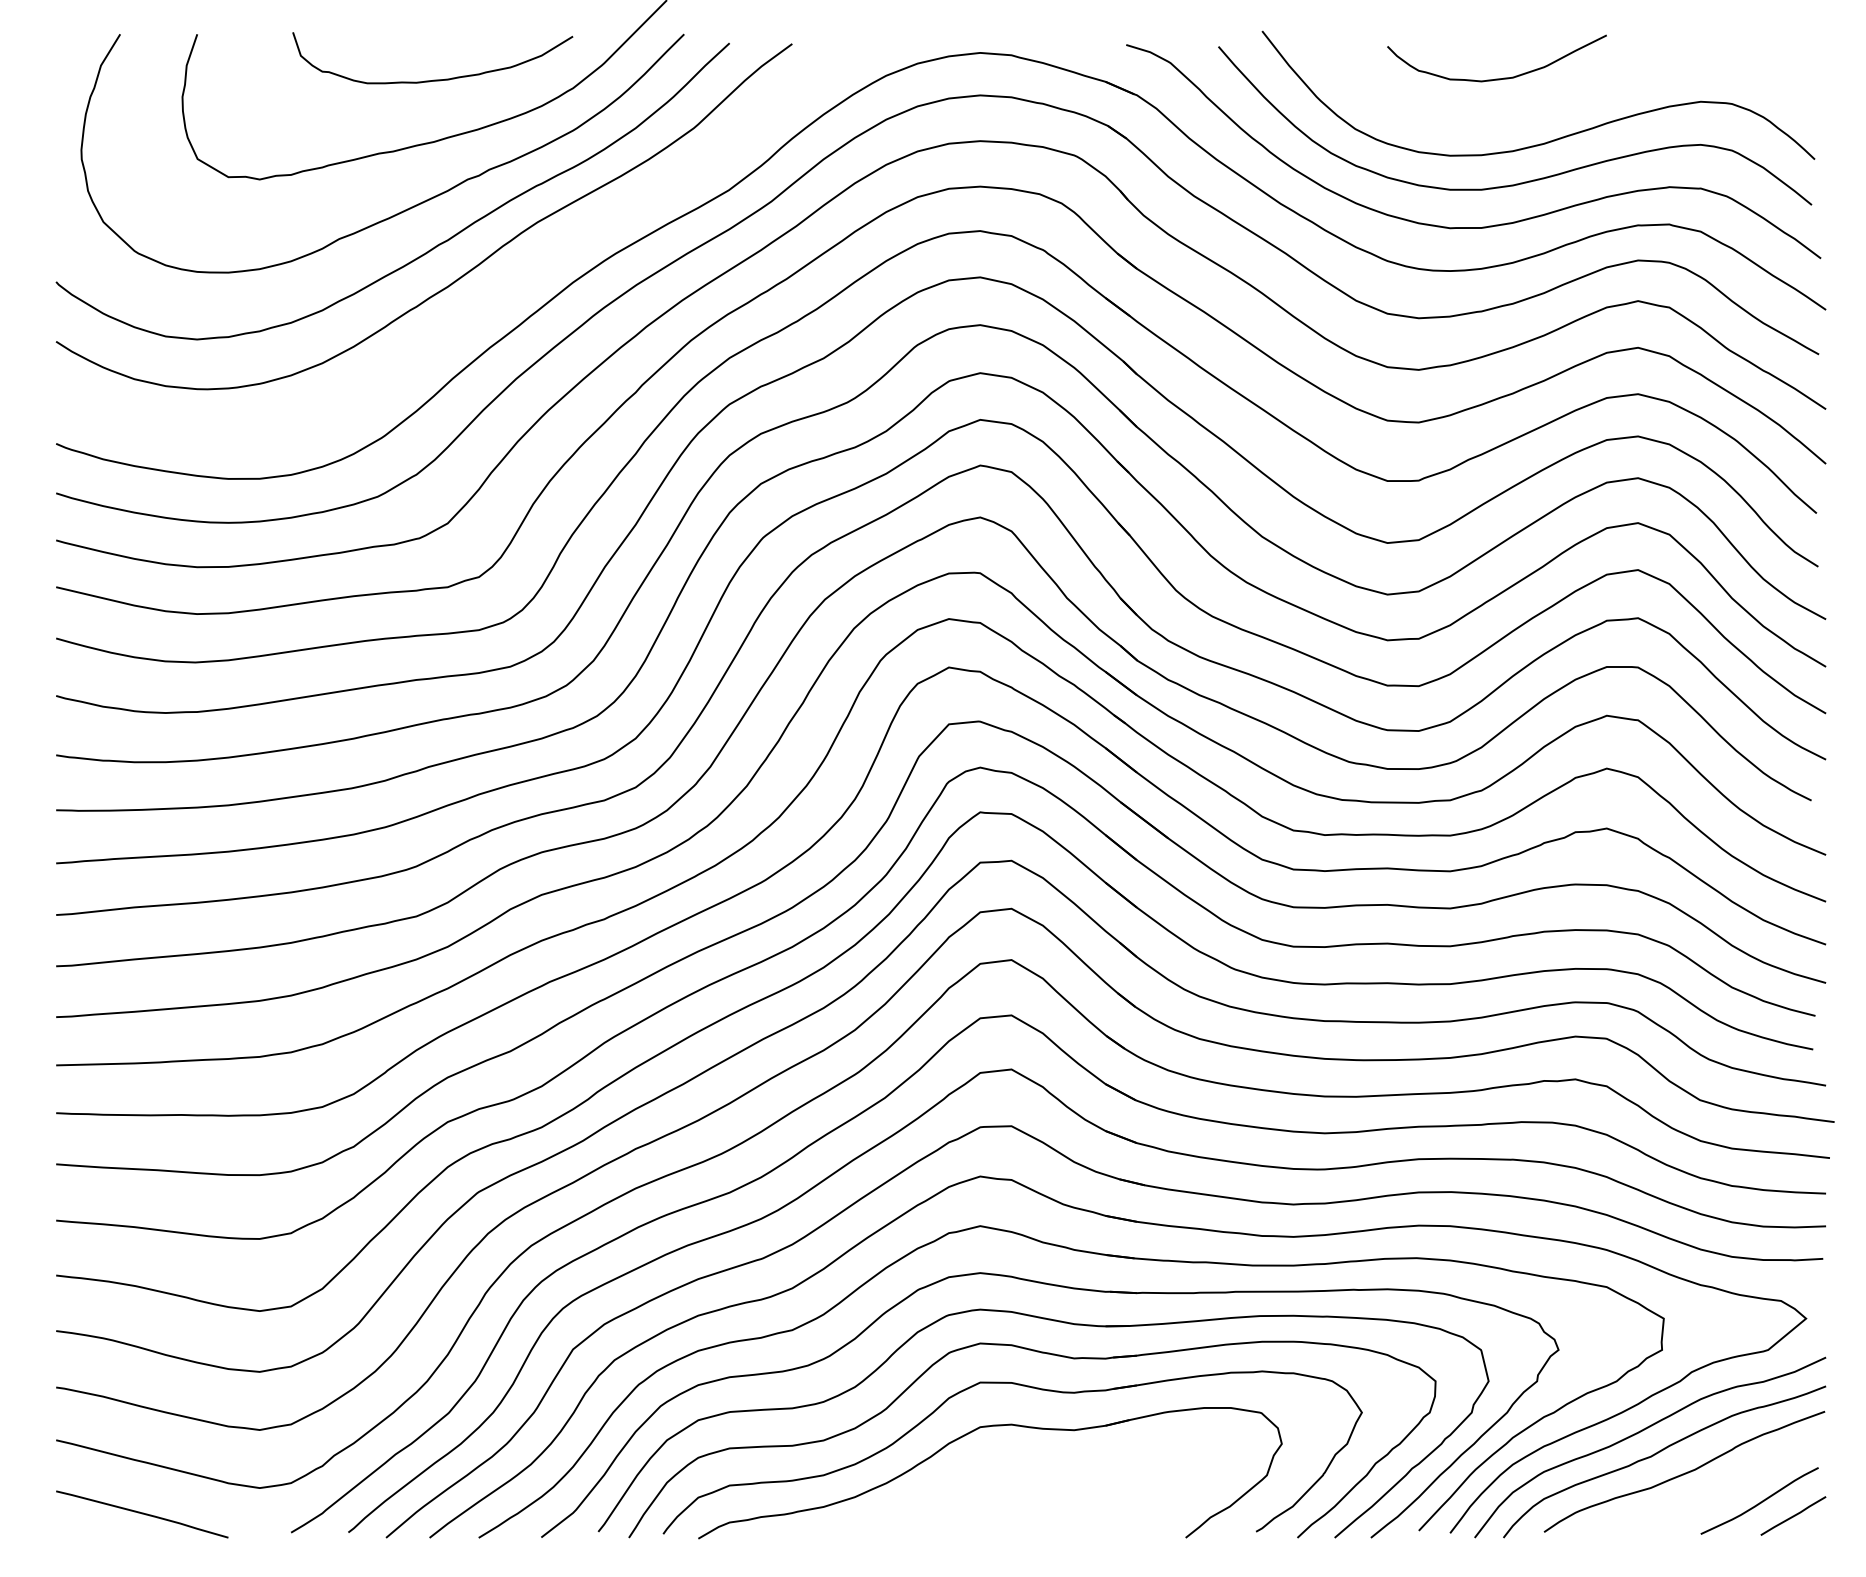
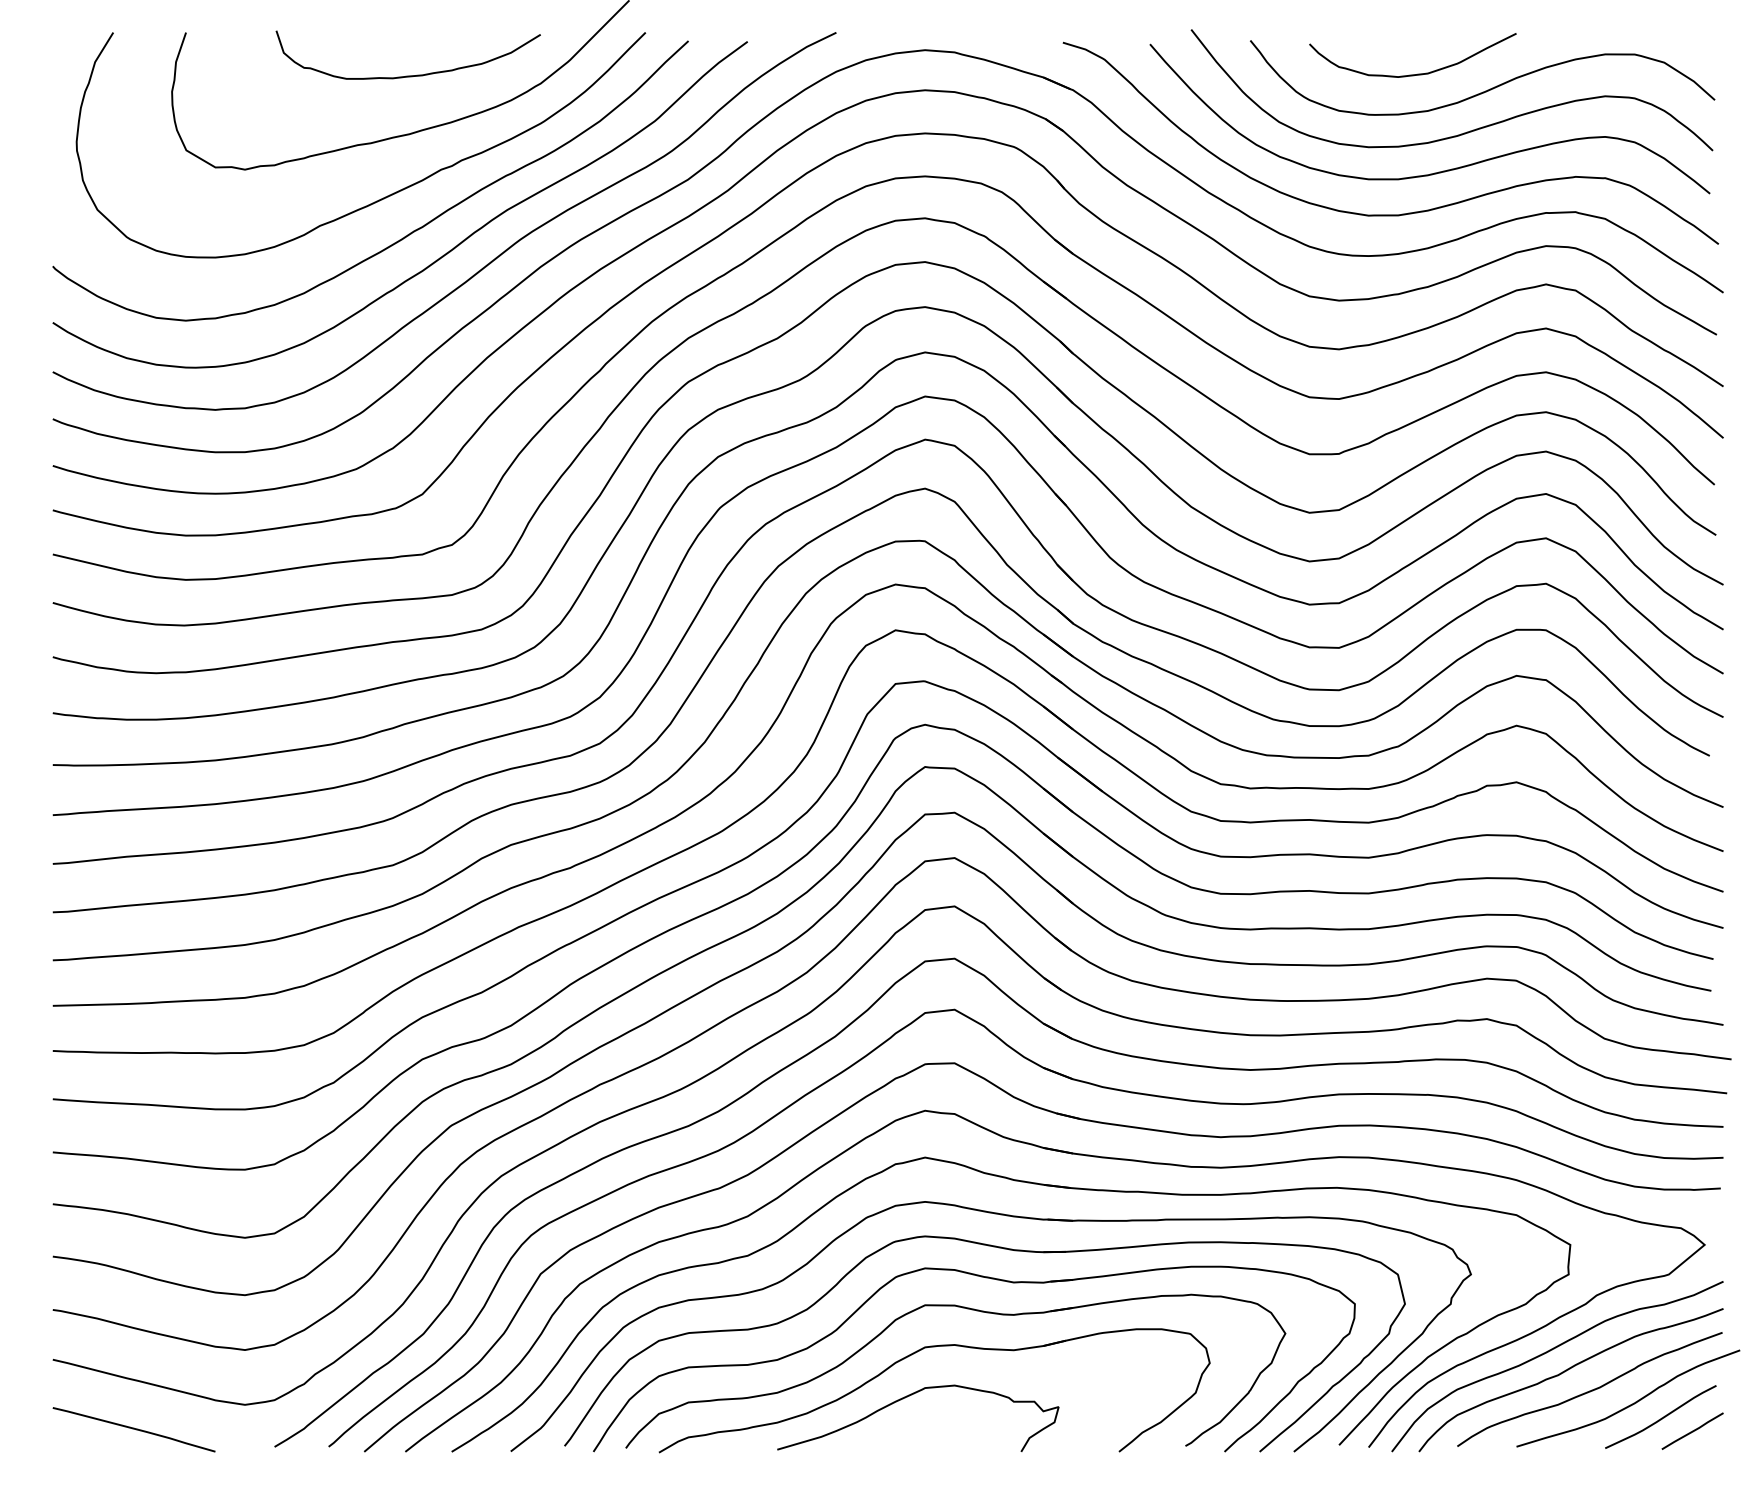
curve: (1576, 94) -> (1487, 89), added
curve: (511, 283) -> (482, 267), added
curve: (961, 1480) -> (907, 1397), added
curve: (1727, 1487) -> (1630, 1404), added

